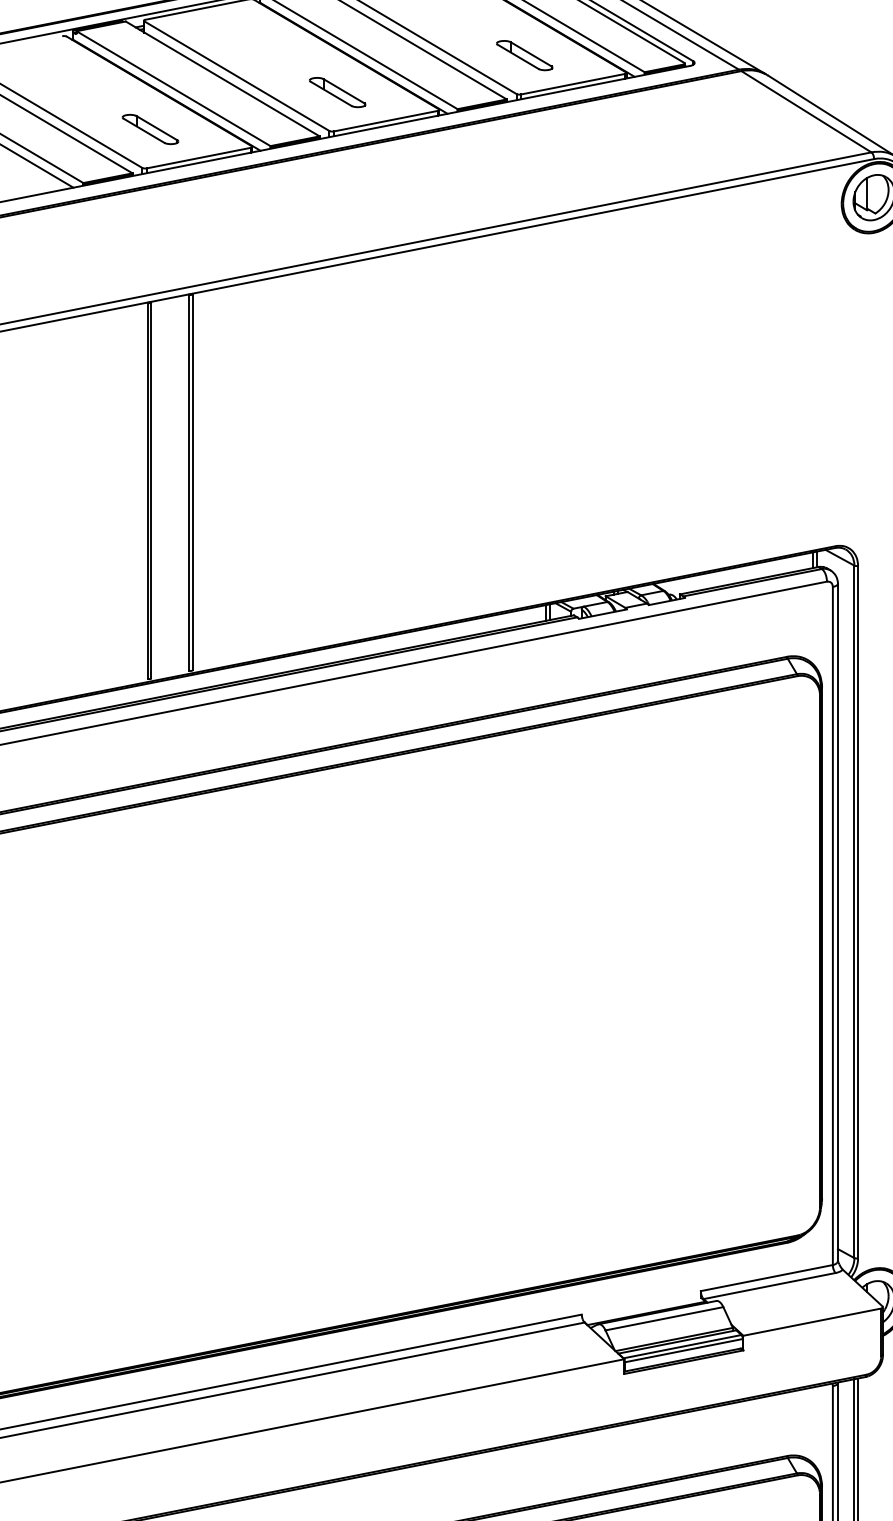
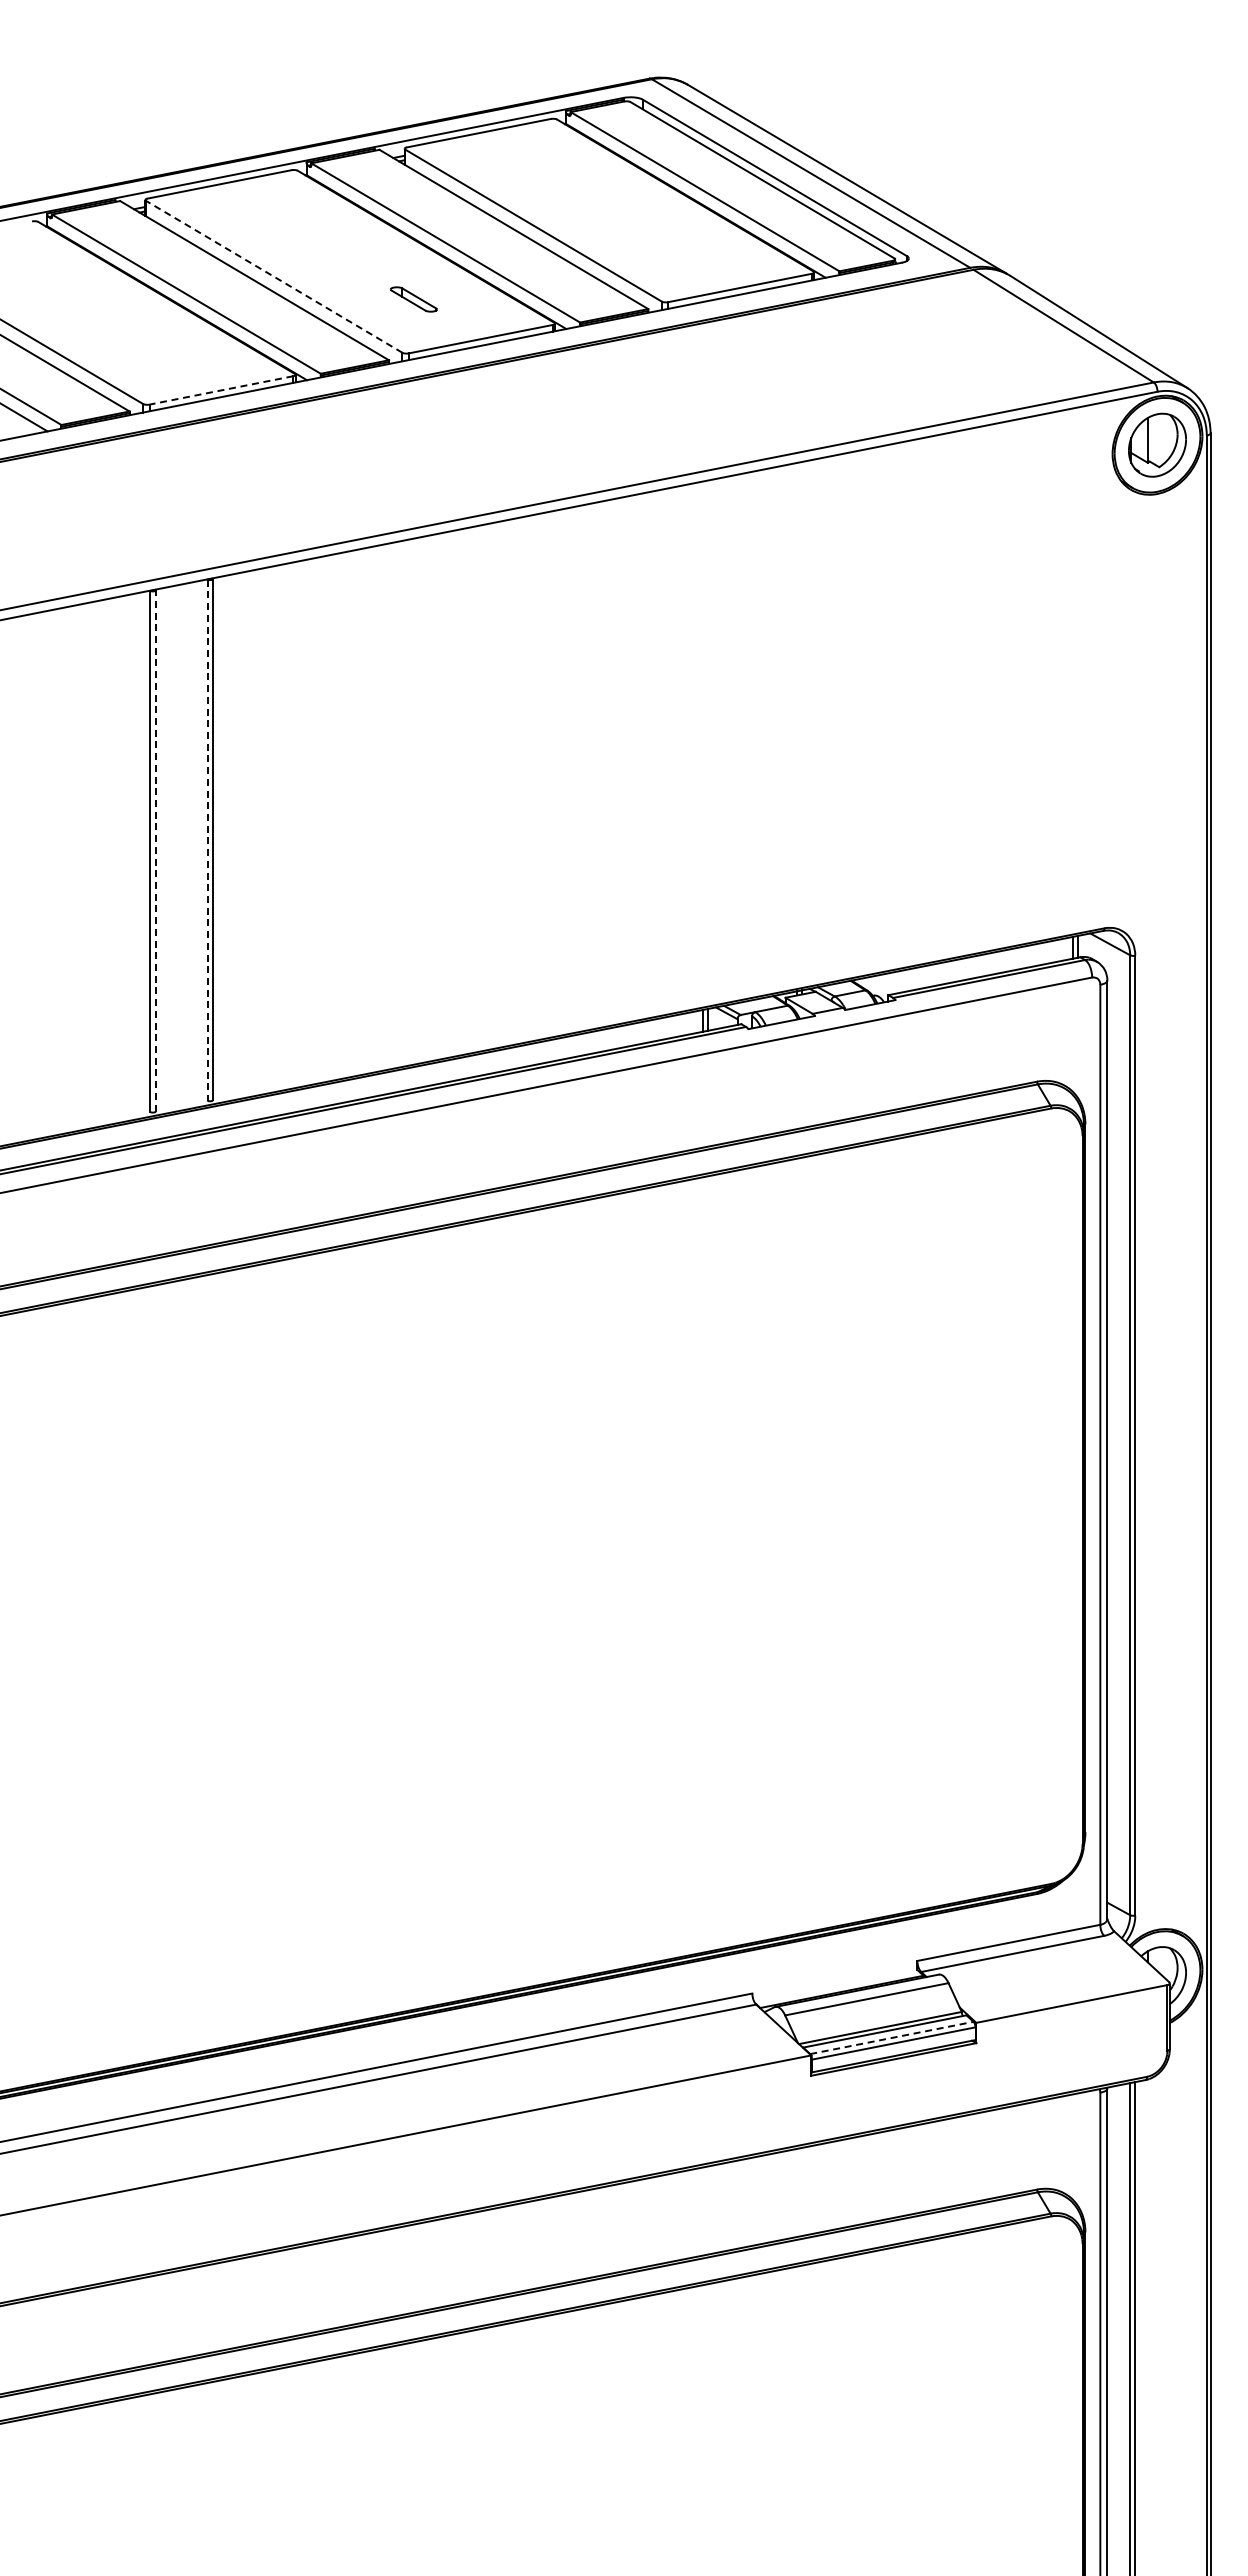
part: (524, 55) -> (672, 248), removed
line: (236, 75) -> (273, 276), solid -> dashed
part: (337, 92) -> (413, 299), size x0.6
part: (150, 129) -> (154, 350), removed
line: (198, 158) -> (220, 390), solid -> dashed
line: (188, 482) -> (207, 840), solid -> dashed
line: (151, 490) -> (155, 851), solid -> dashed
line: (682, 1346) -> (892, 2037), solid -> dashed

